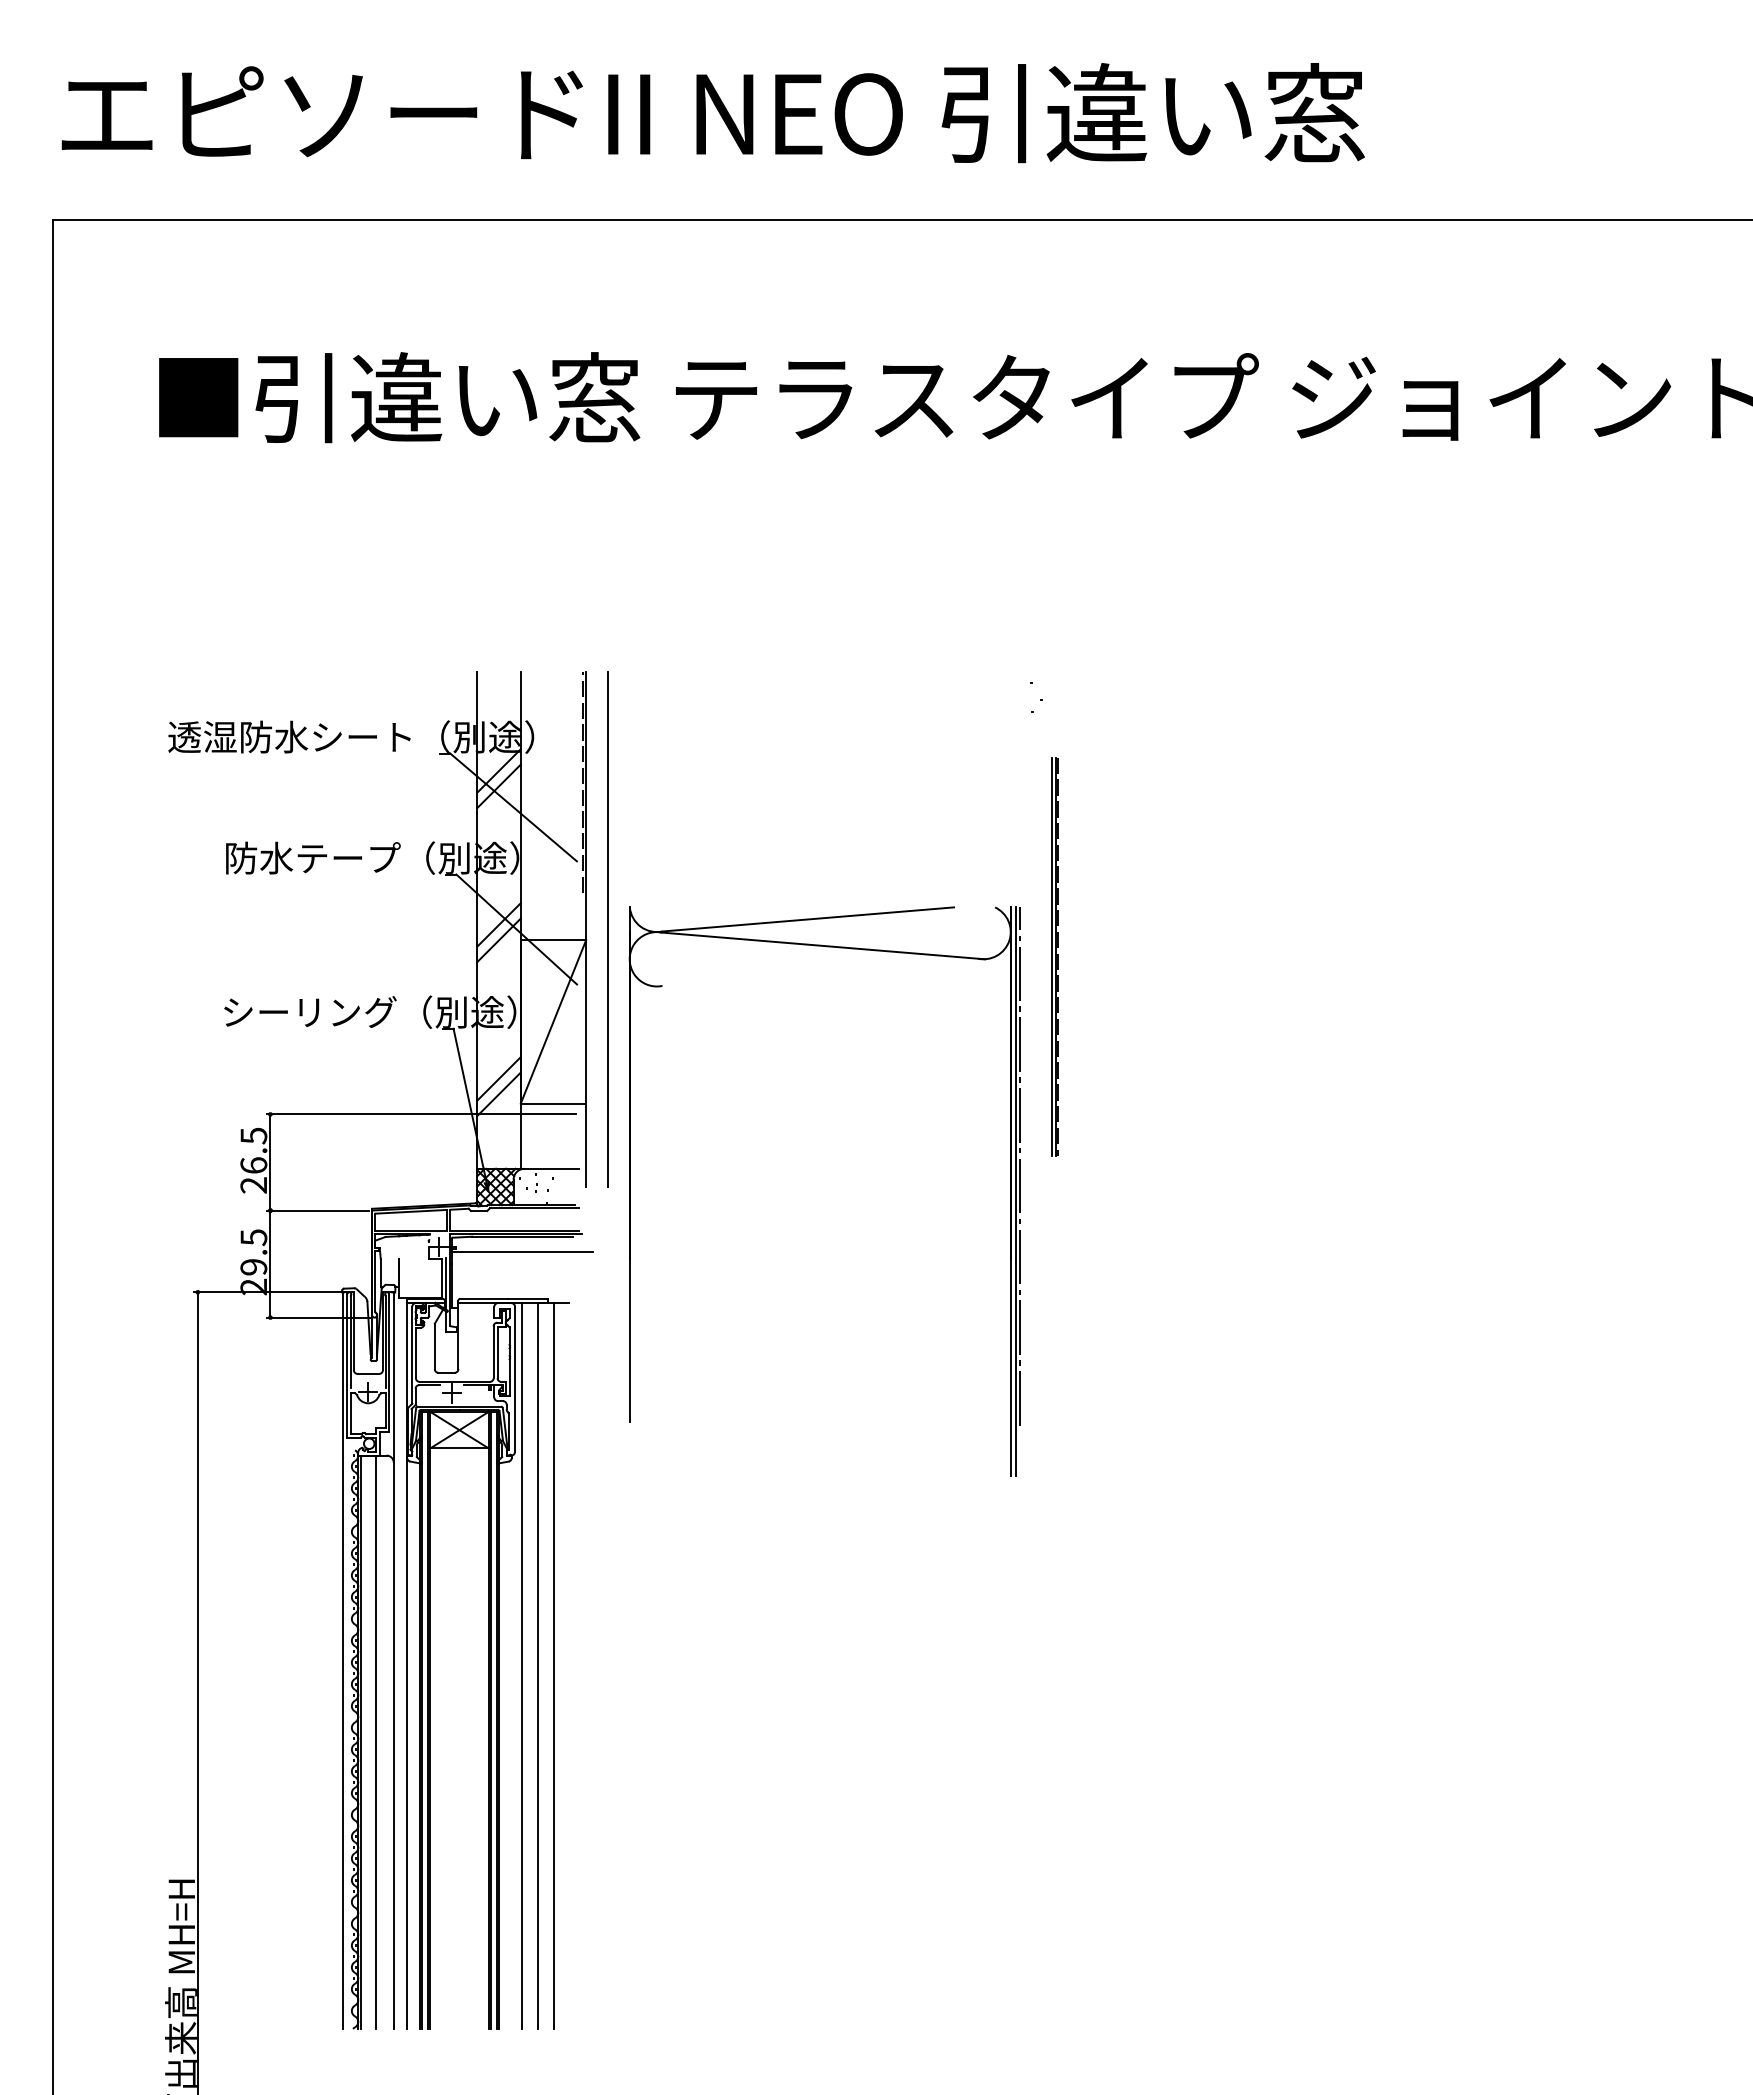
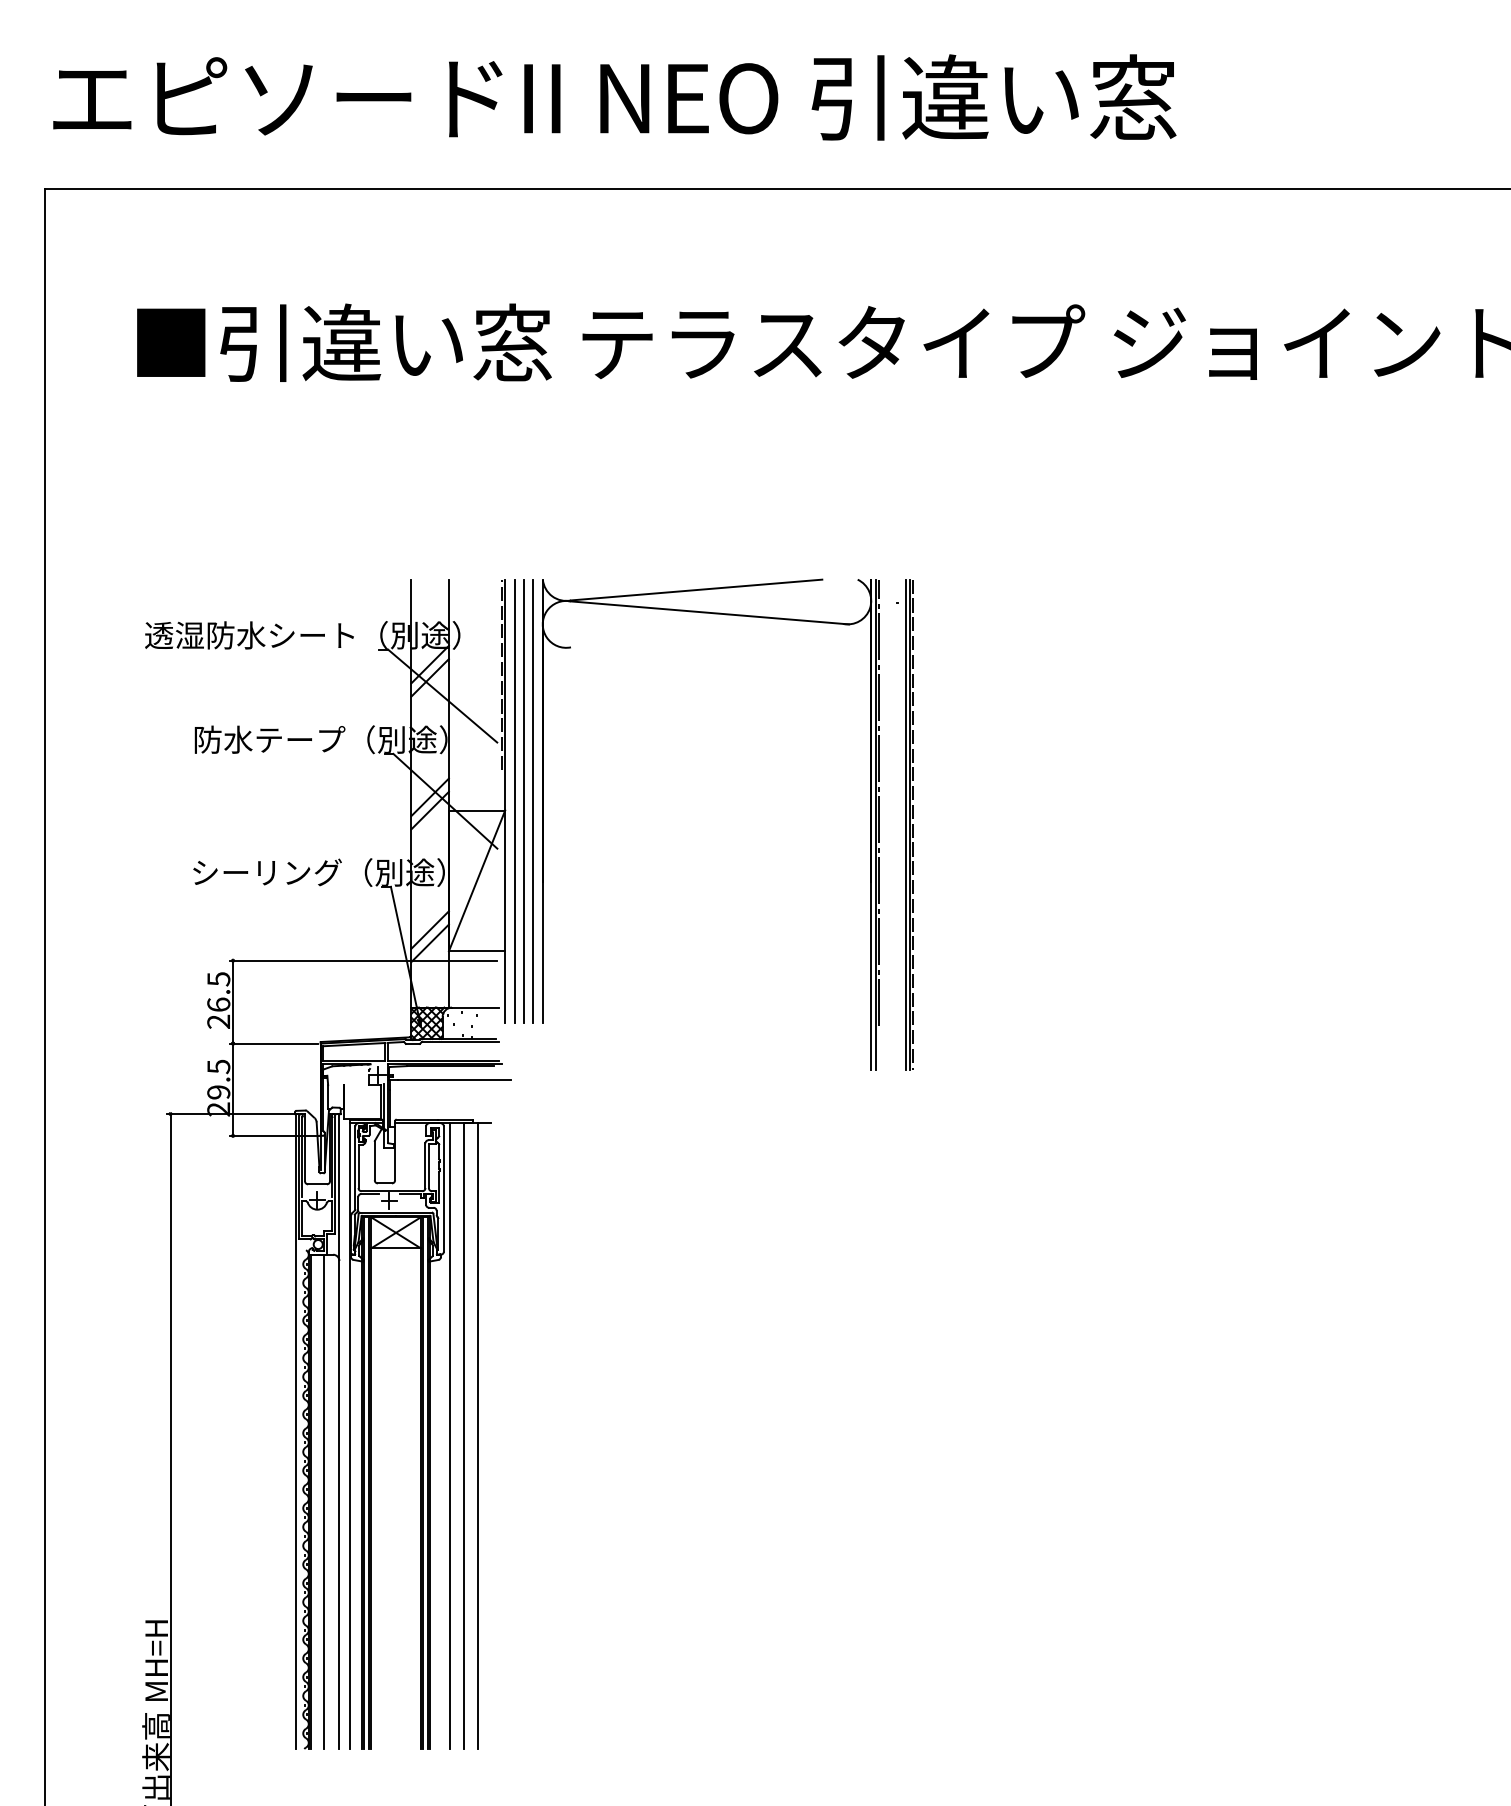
line: (597, 929) -> (515, 801), added
line: (618, 929) -> (533, 801), added
part: (1055, 956) -> (909, 824), size x1.43
part: (1010, 1191) -> (871, 824), moved

